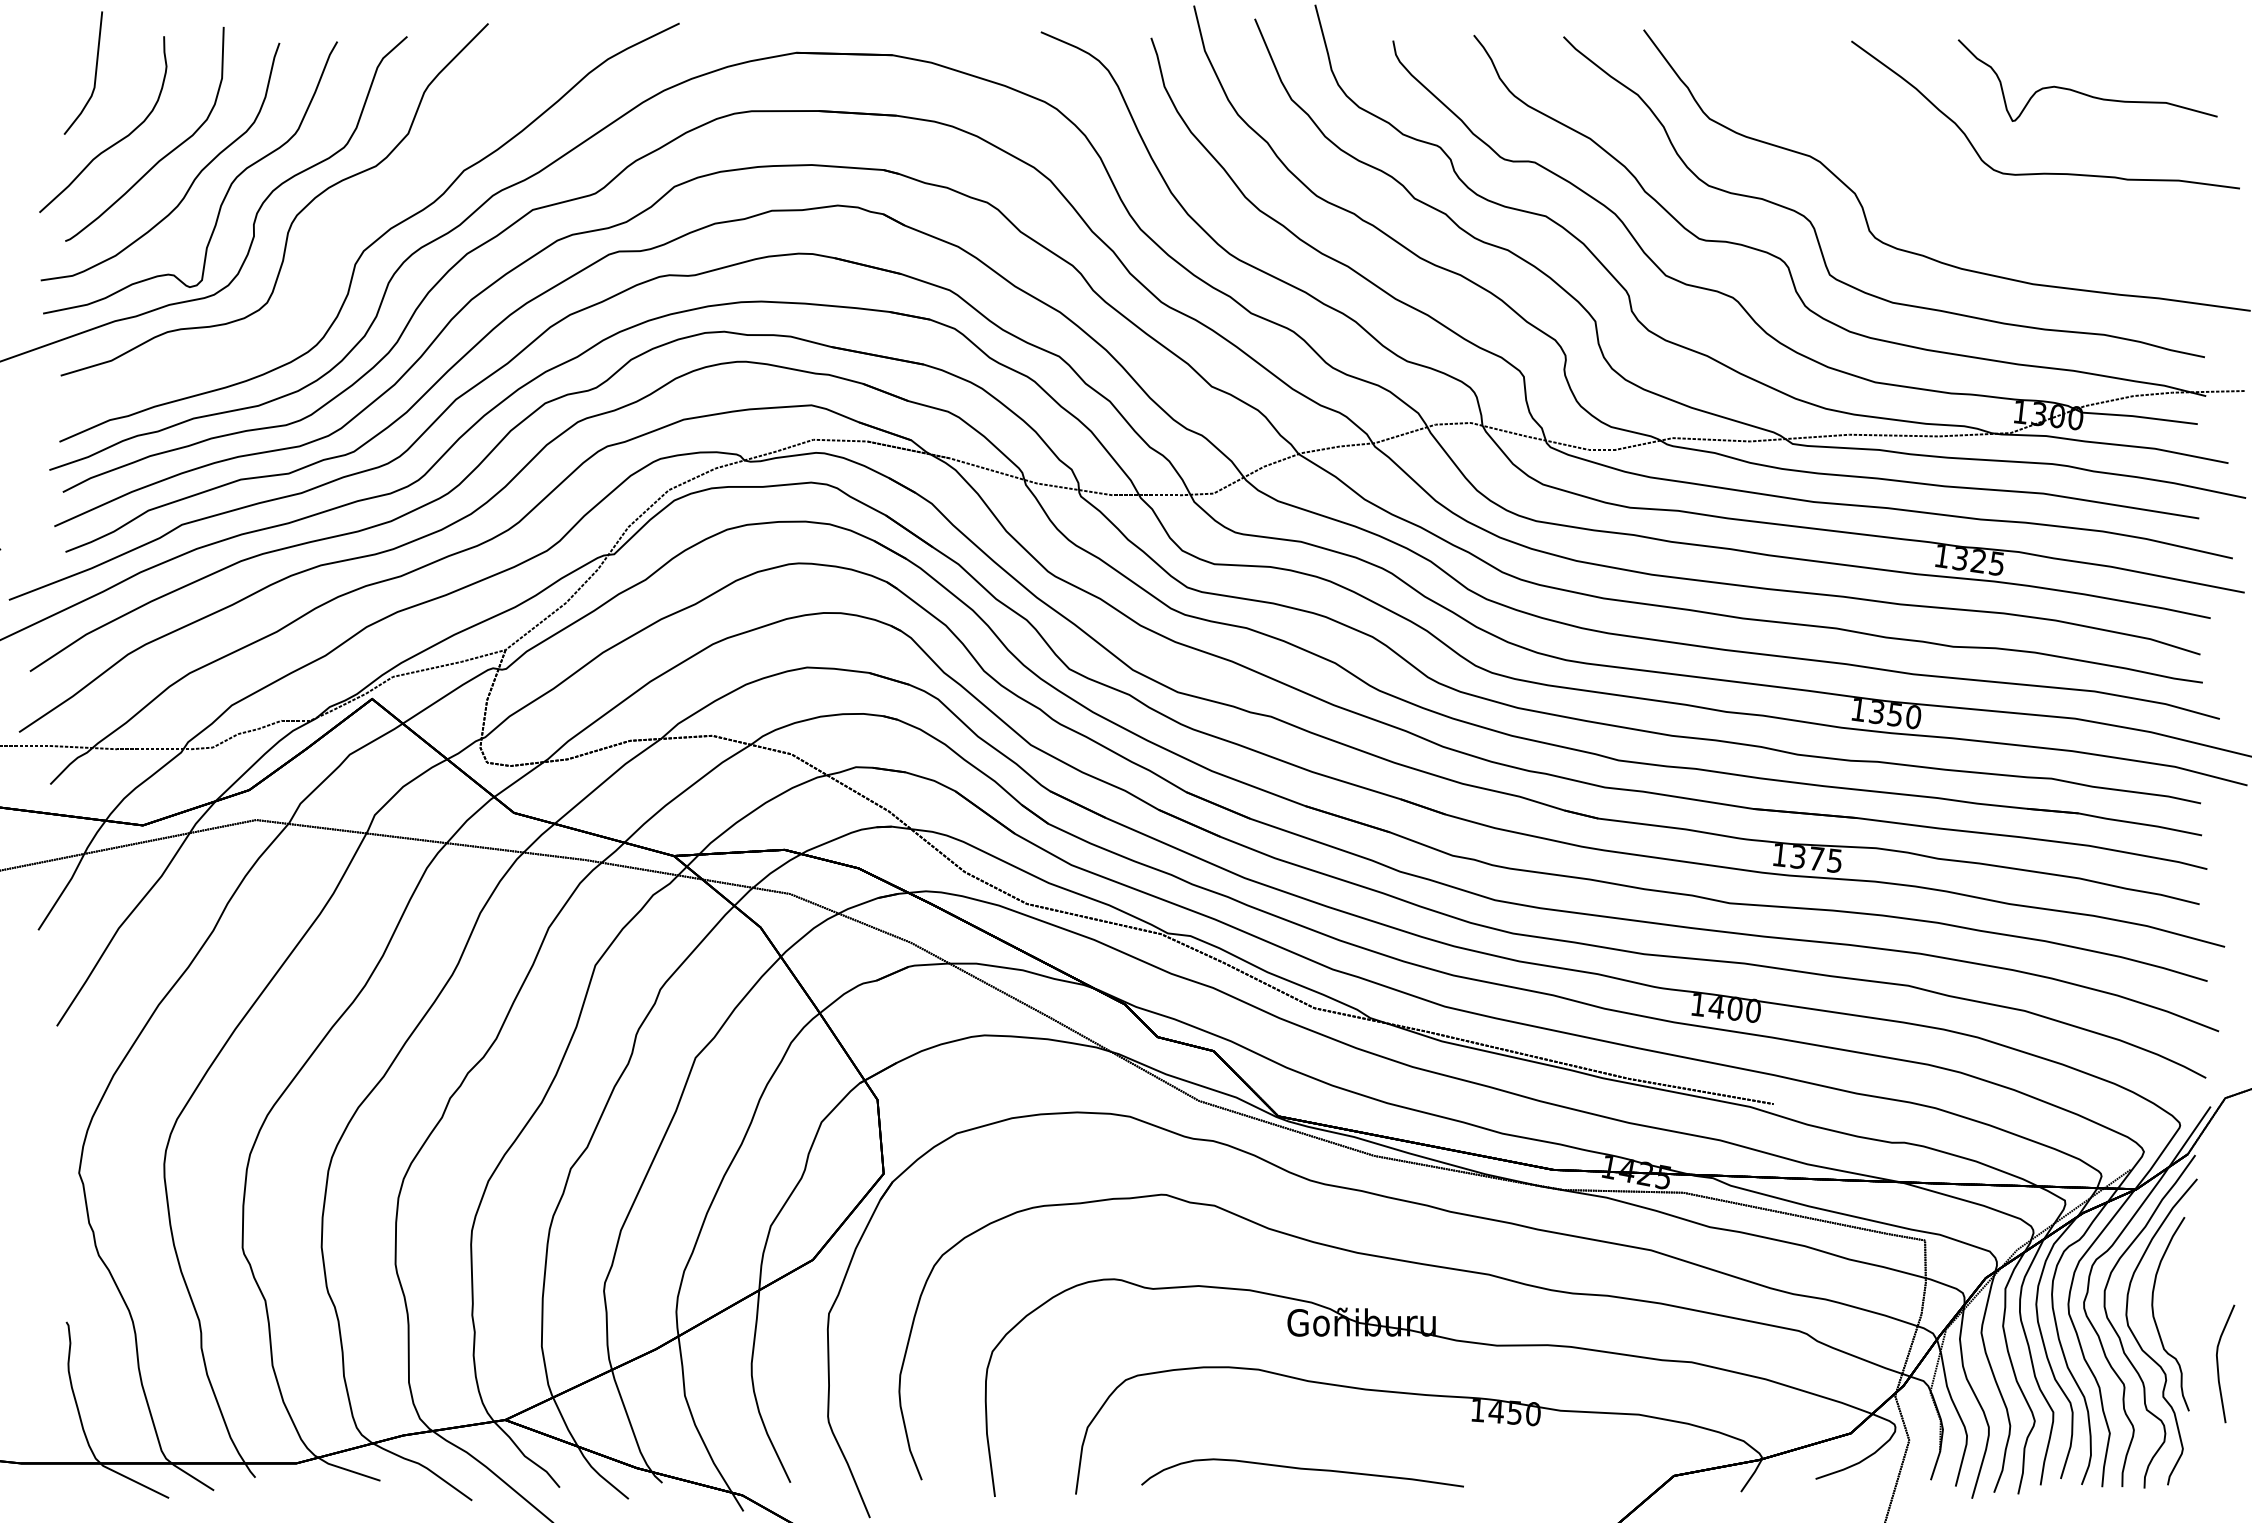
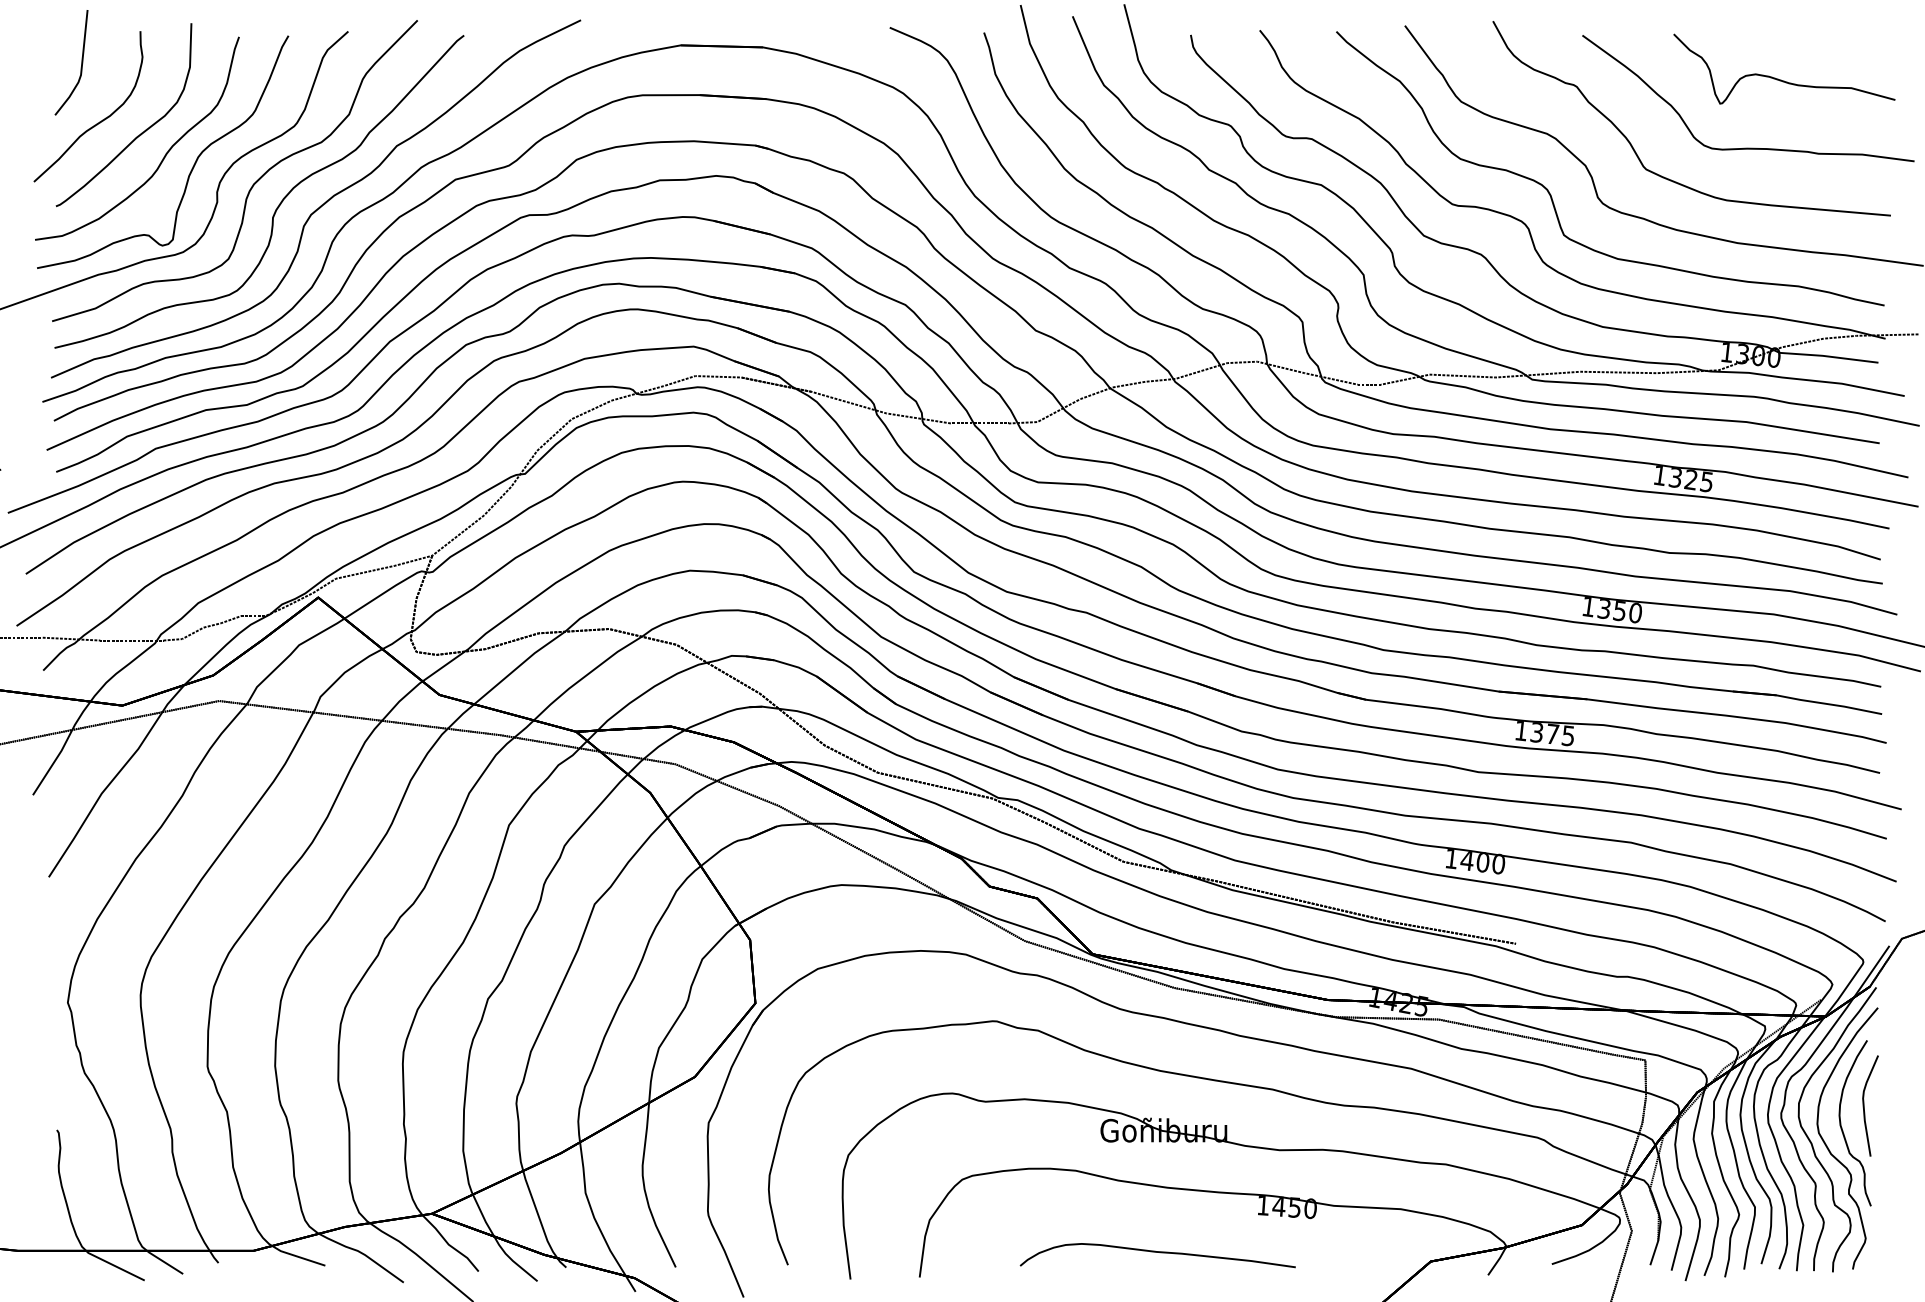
part: (1949, 207) -> (1666, 177), added
part: (326, 238) -> (279, 204), added
curve: (2218, 1363) -> (1864, 1105), moved
curve: (1302, 1469) -> (1157, 1252), moved

